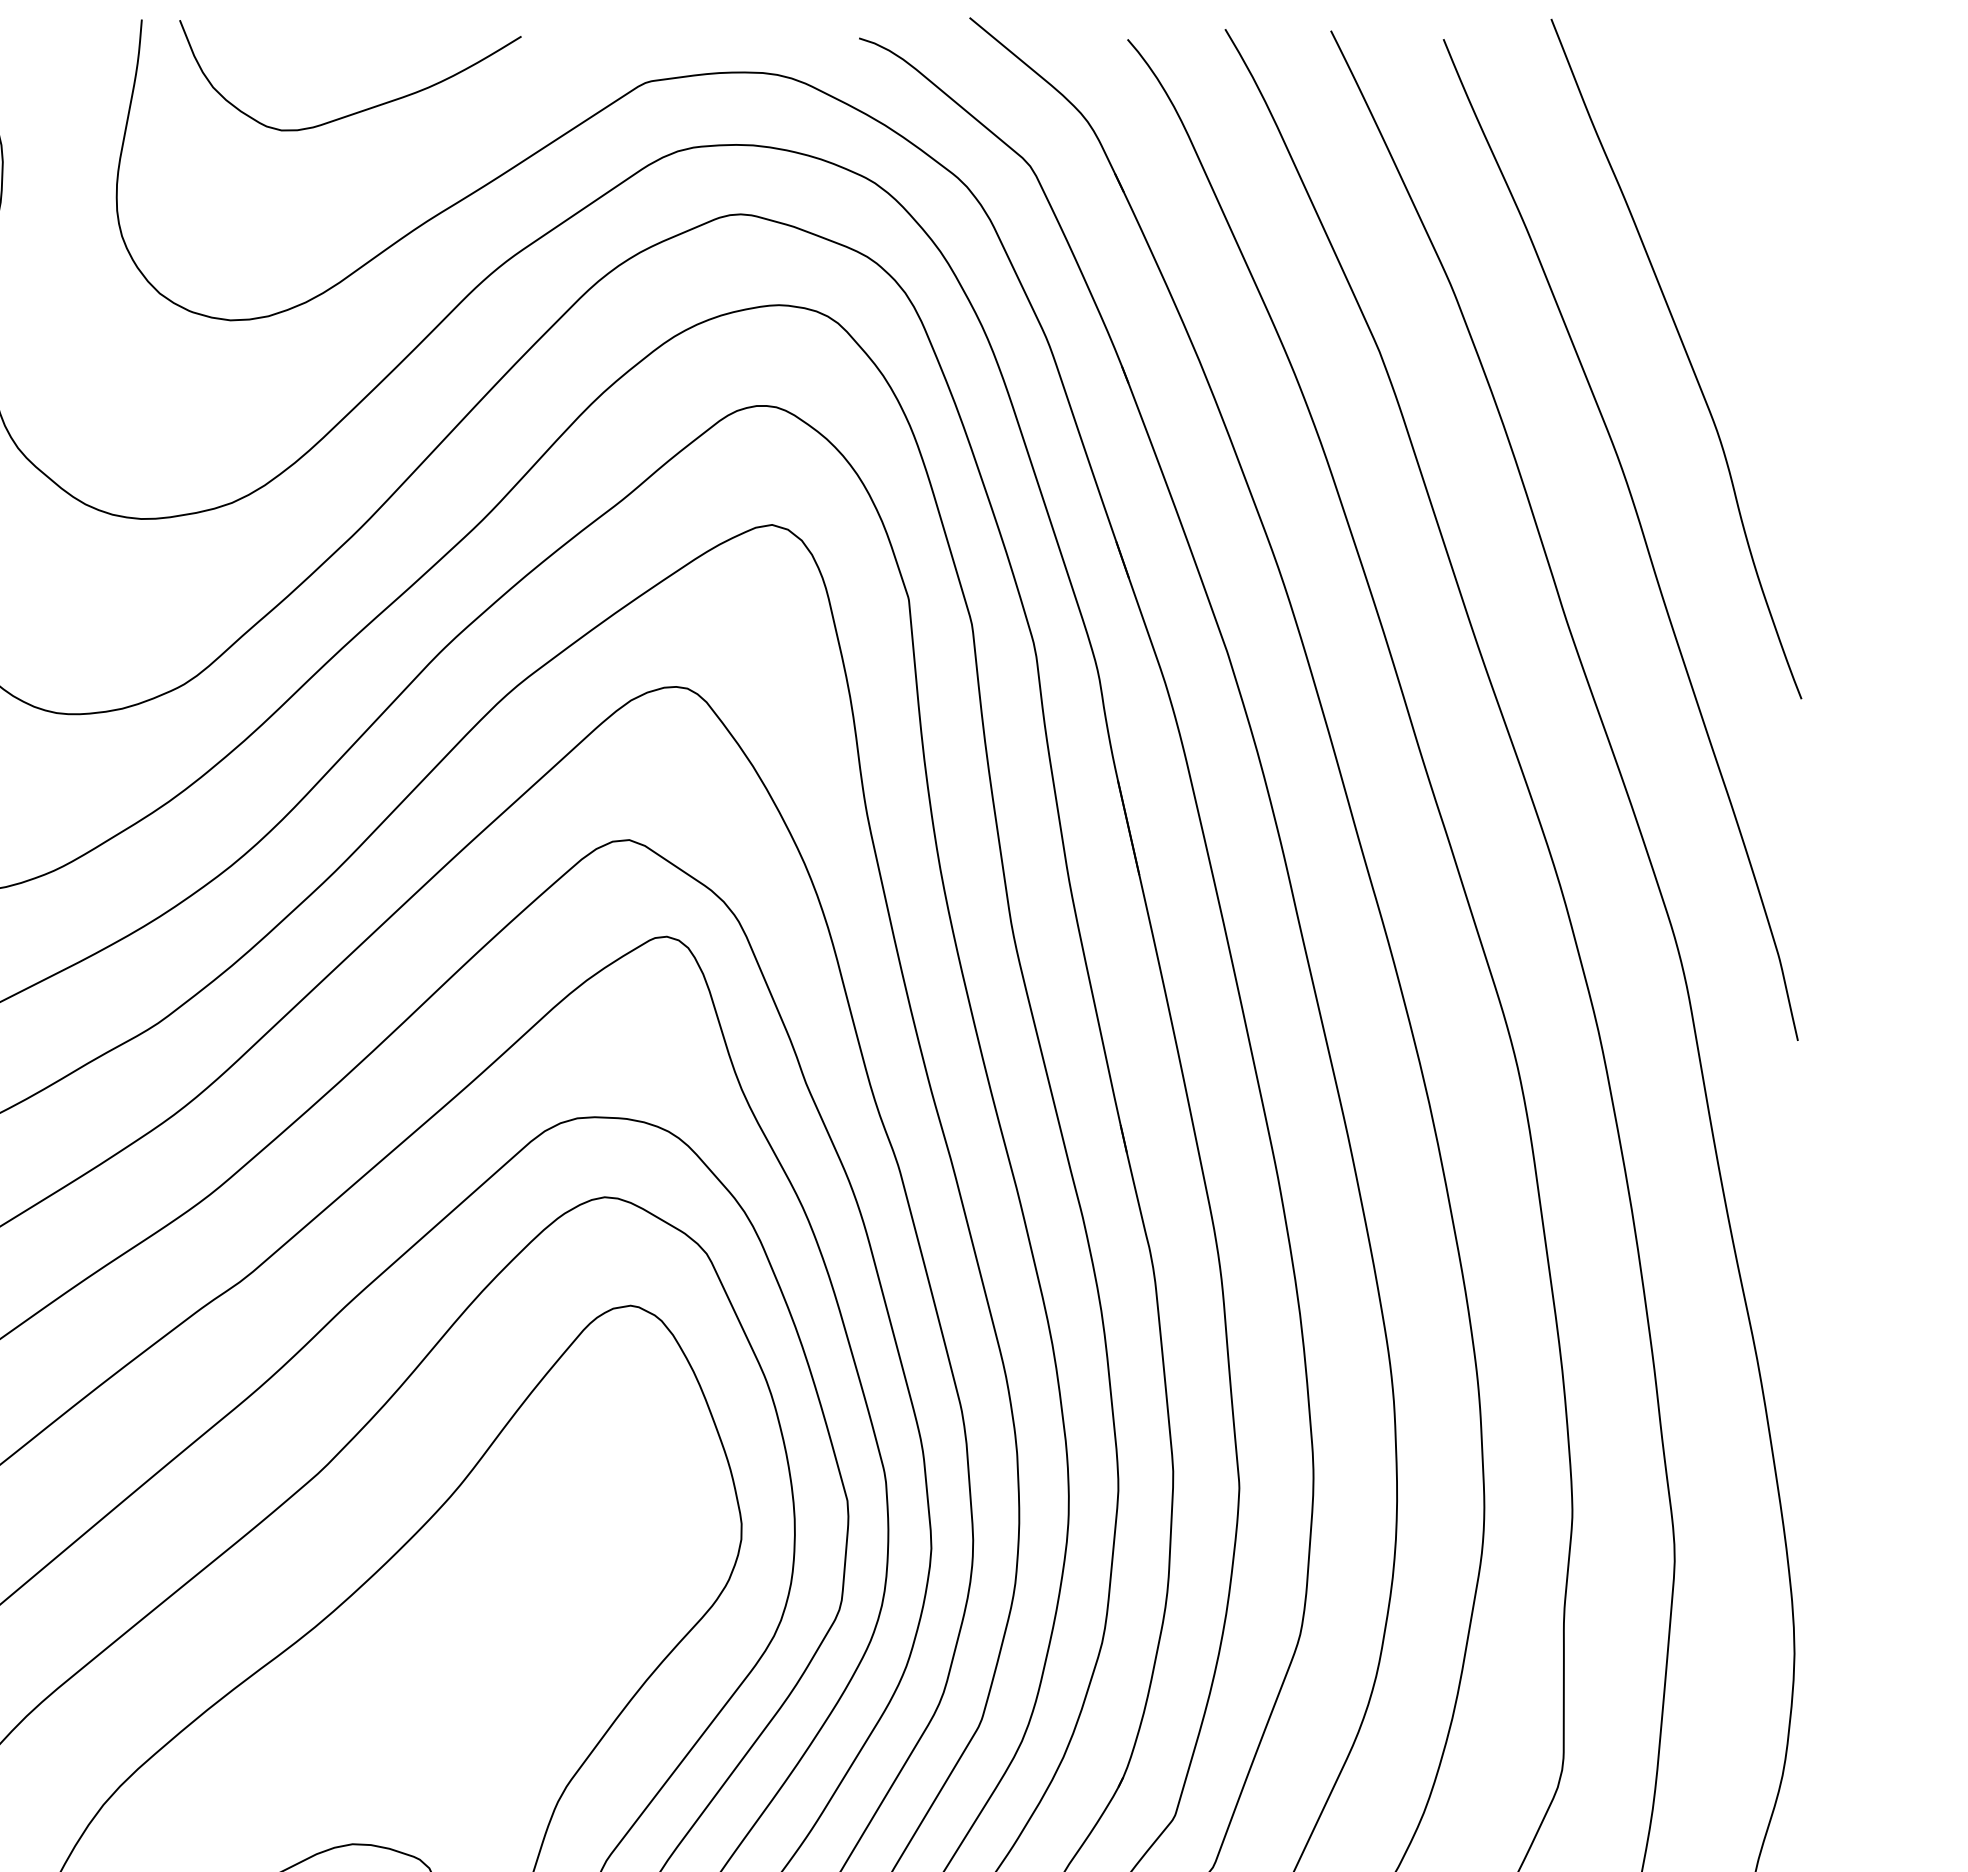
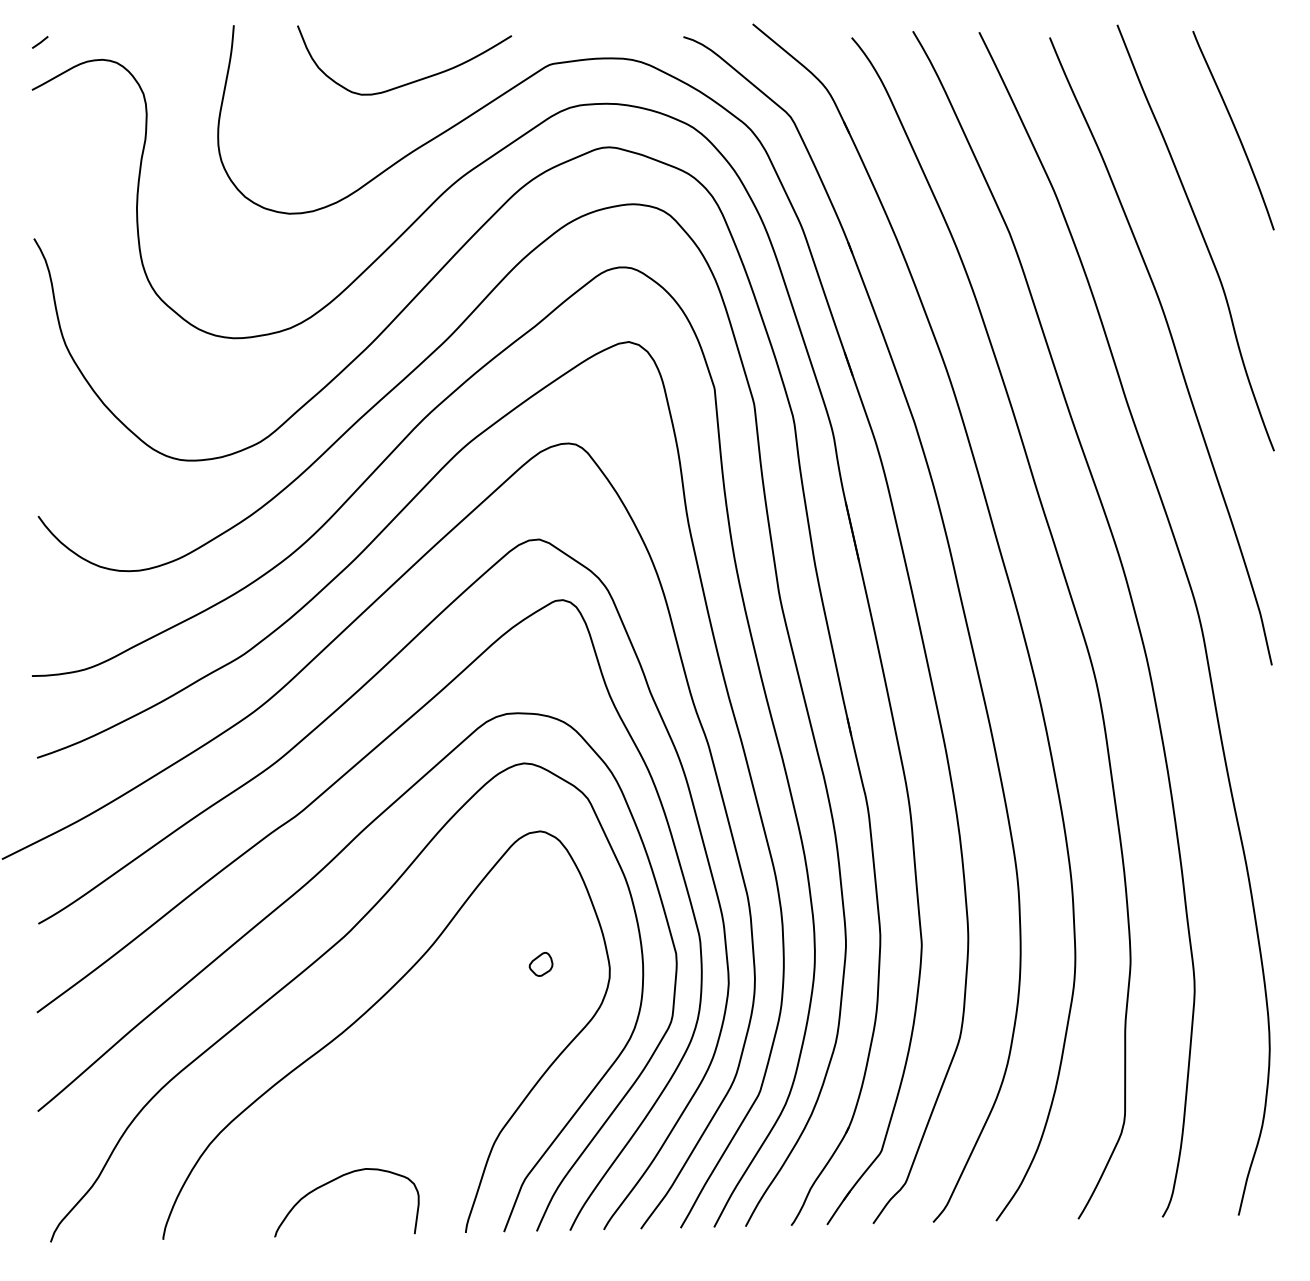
curve: (361, 109) -> (411, 81), moved
curve: (1738, 185) -> (1234, 129), added
part: (631, 1516) -> (540, 963), added

